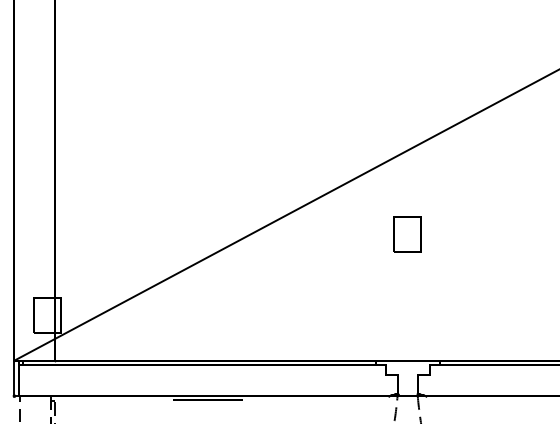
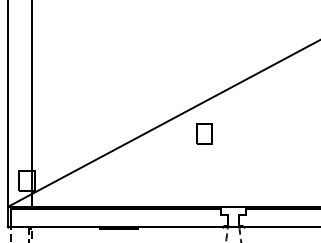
part: (407, 232) -> (204, 133), moved

